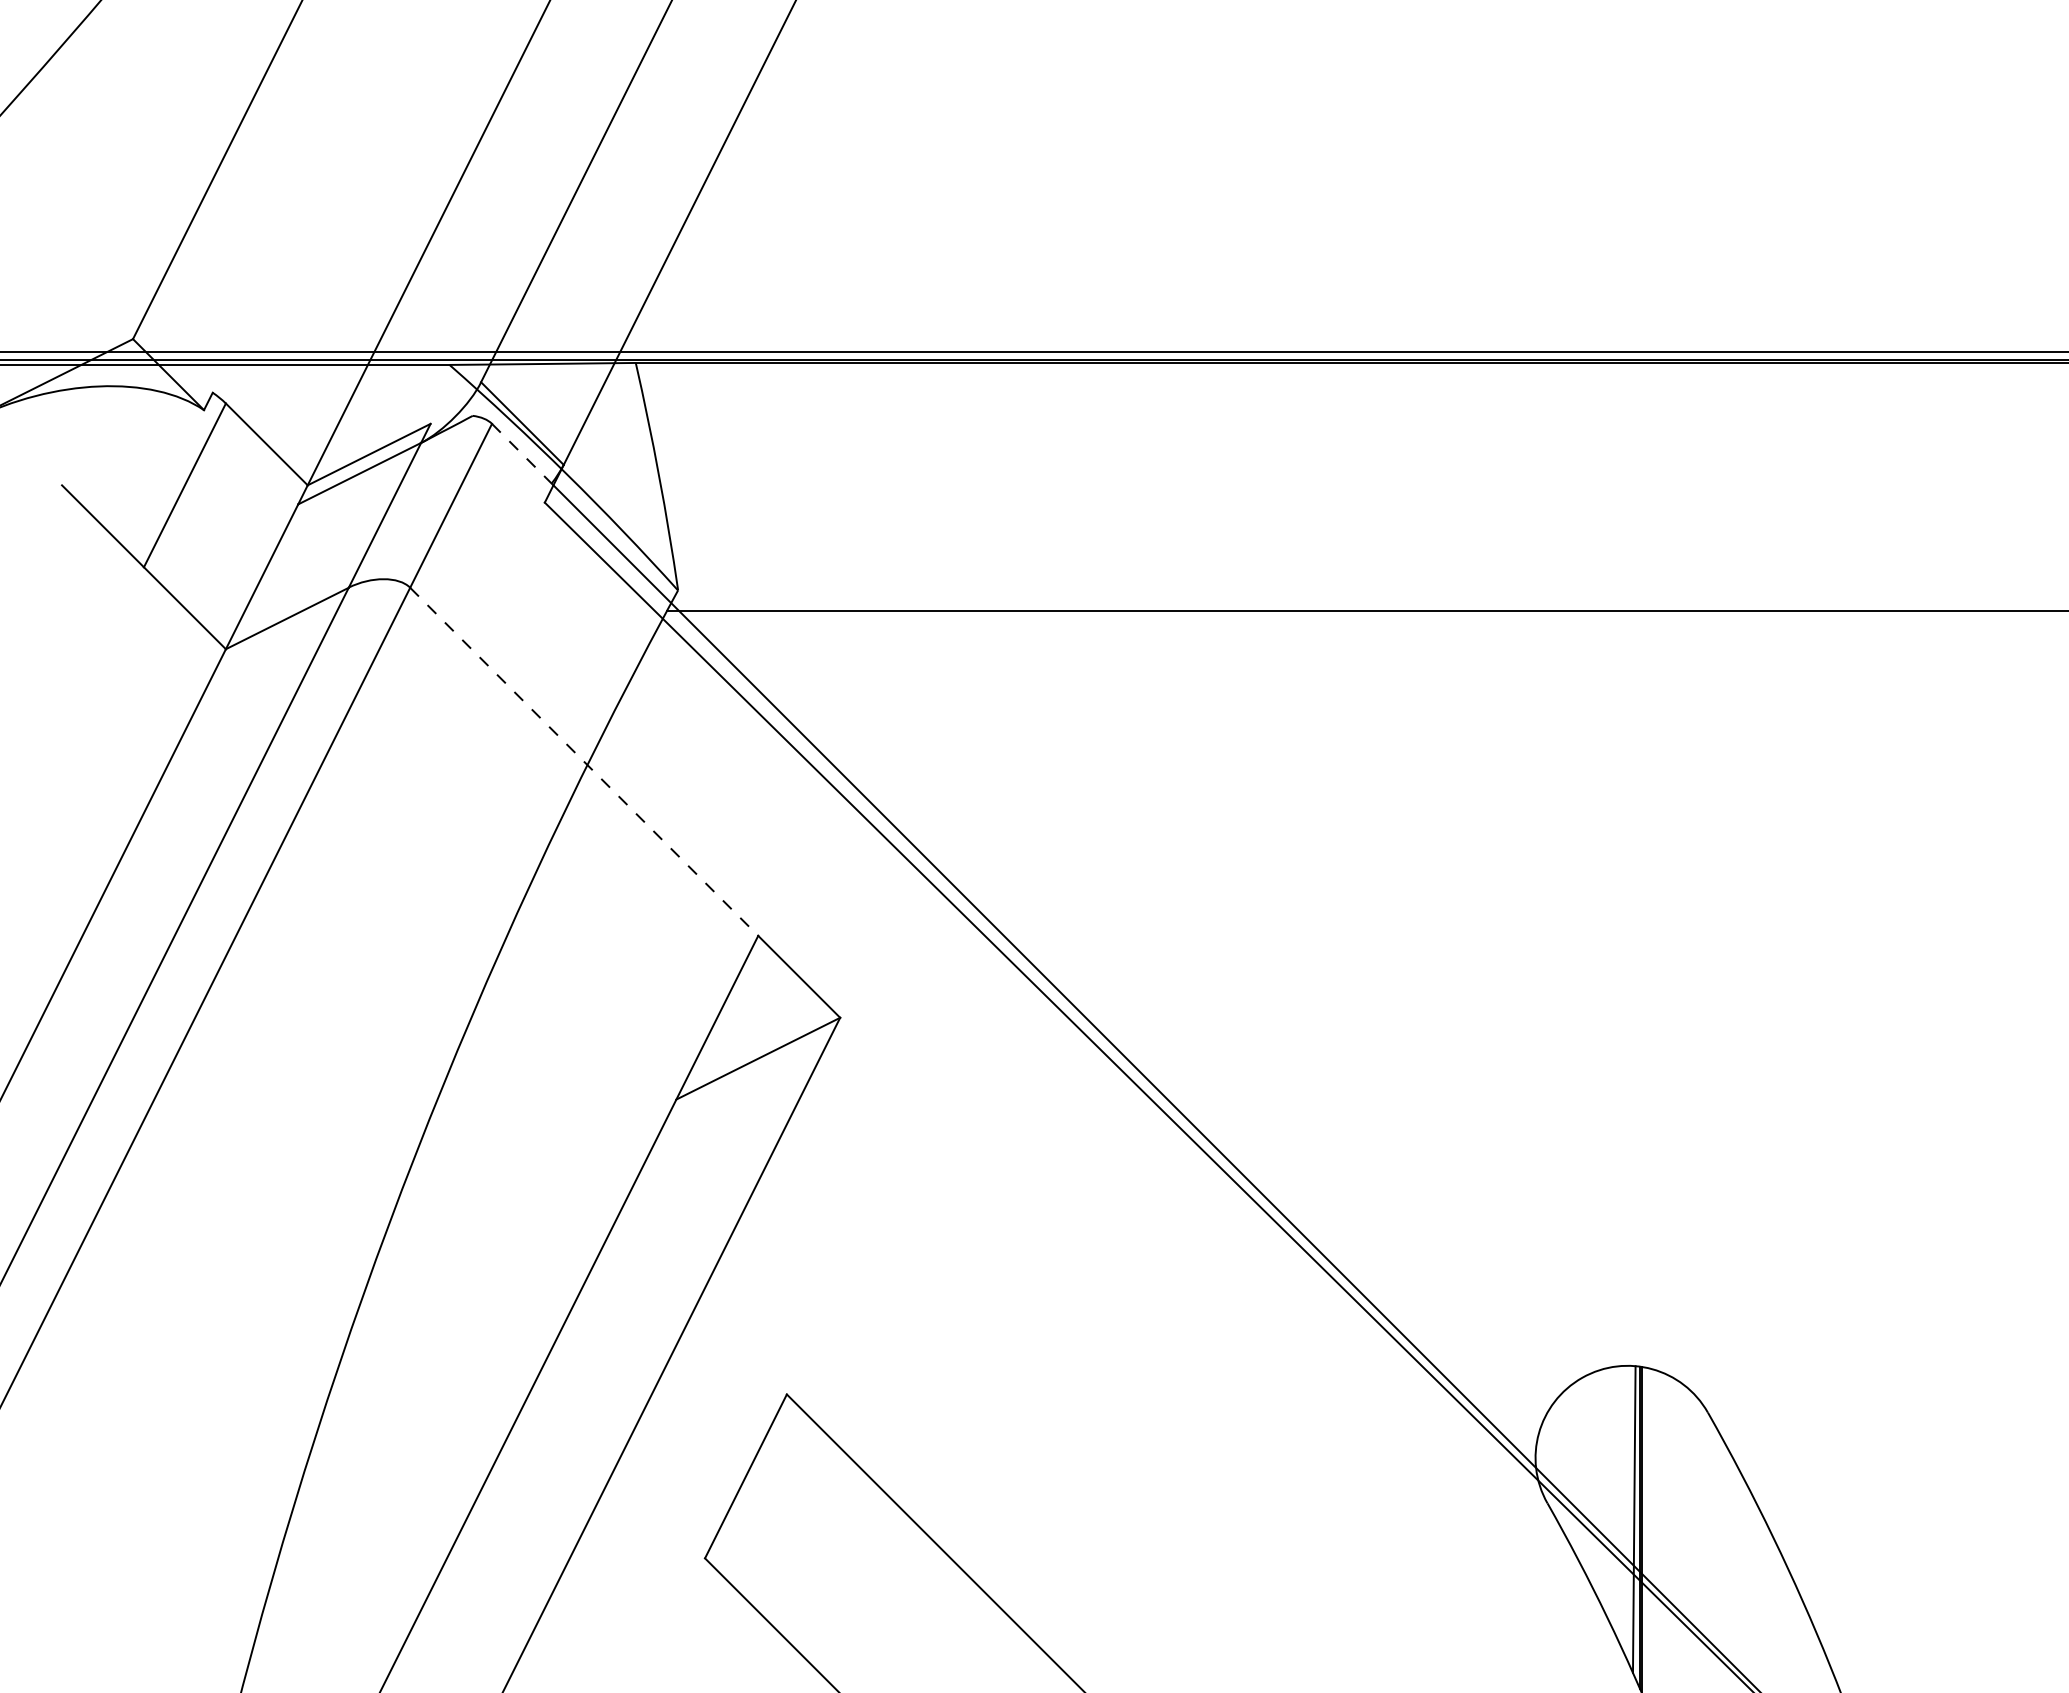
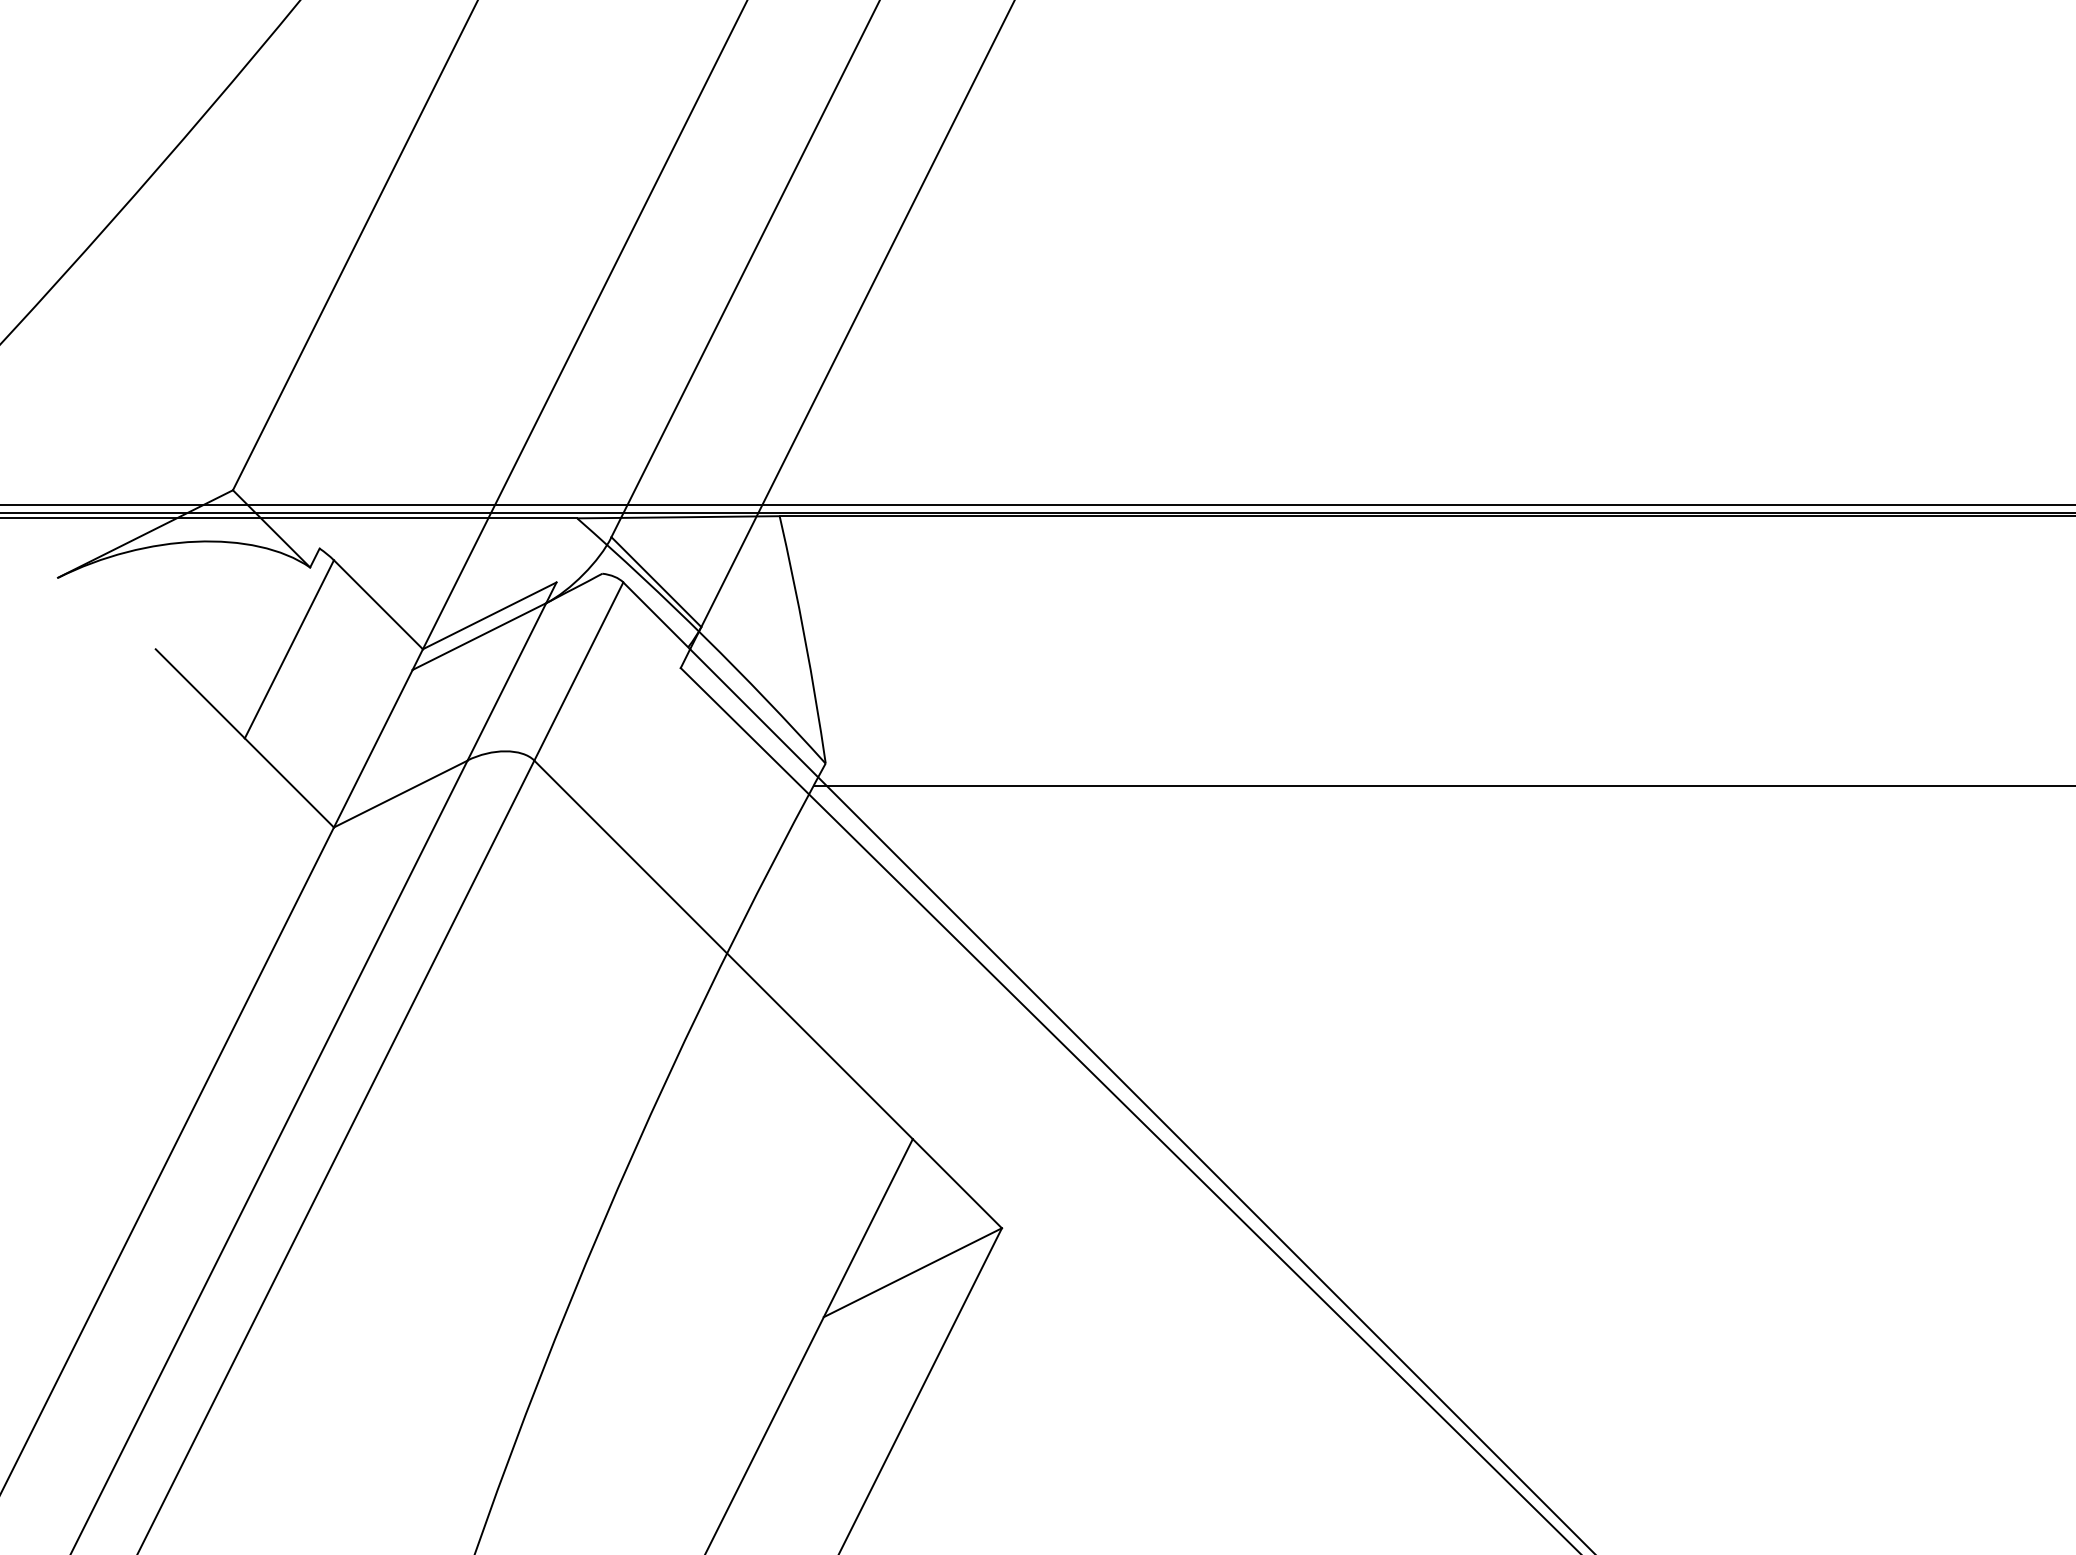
line: (523, 454) -> (657, 615), dashed -> solid
line: (584, 762) -> (723, 950), dashed -> solid

